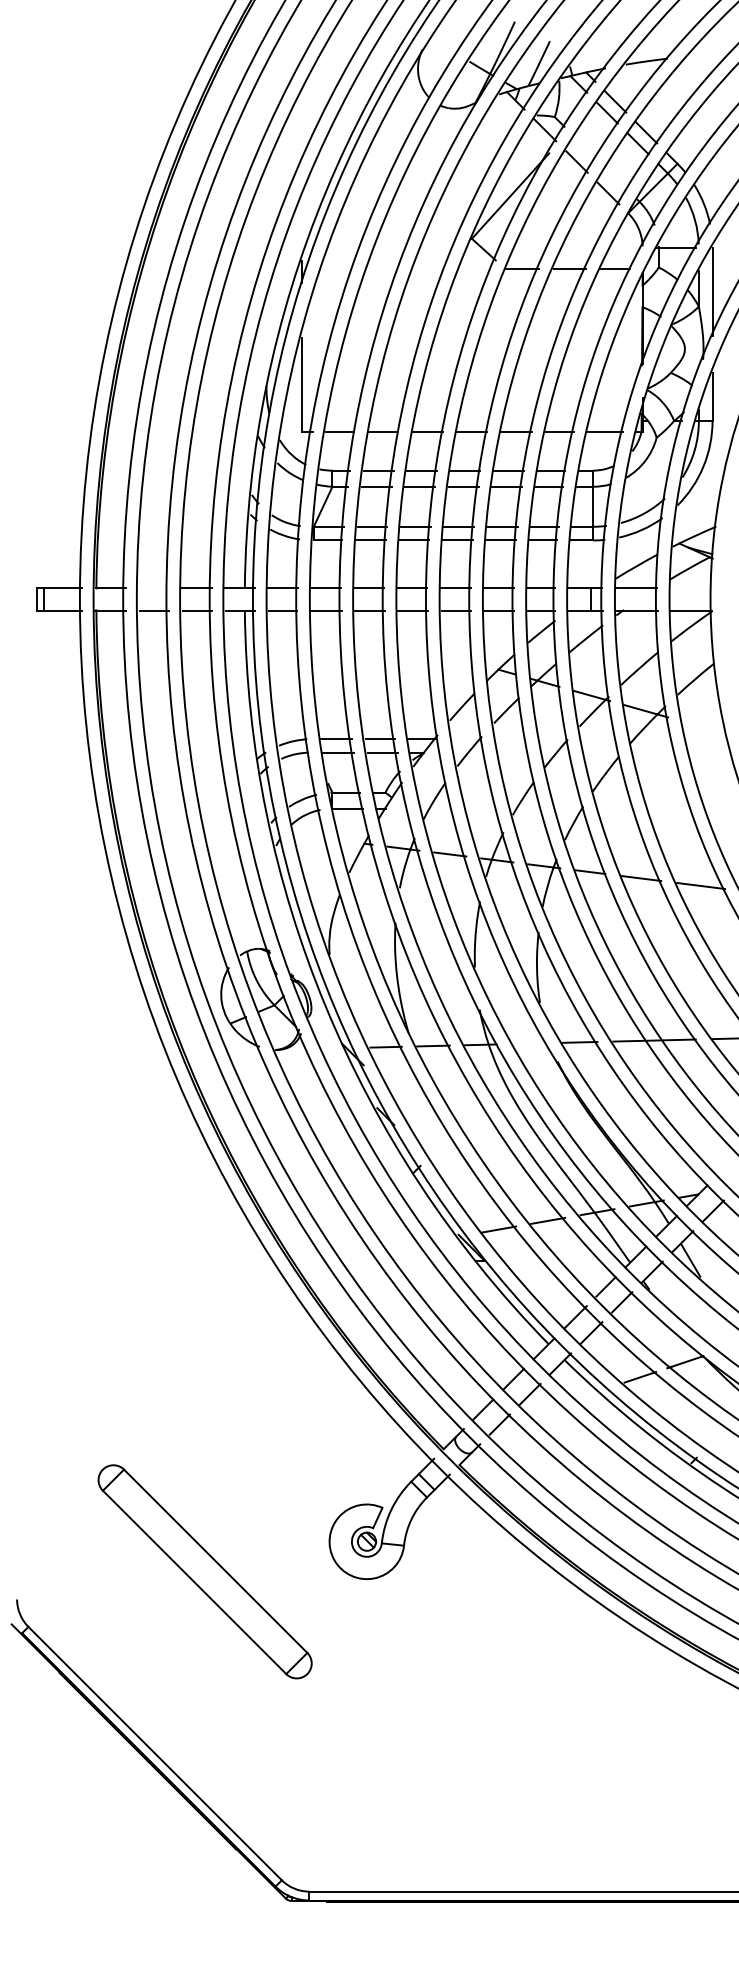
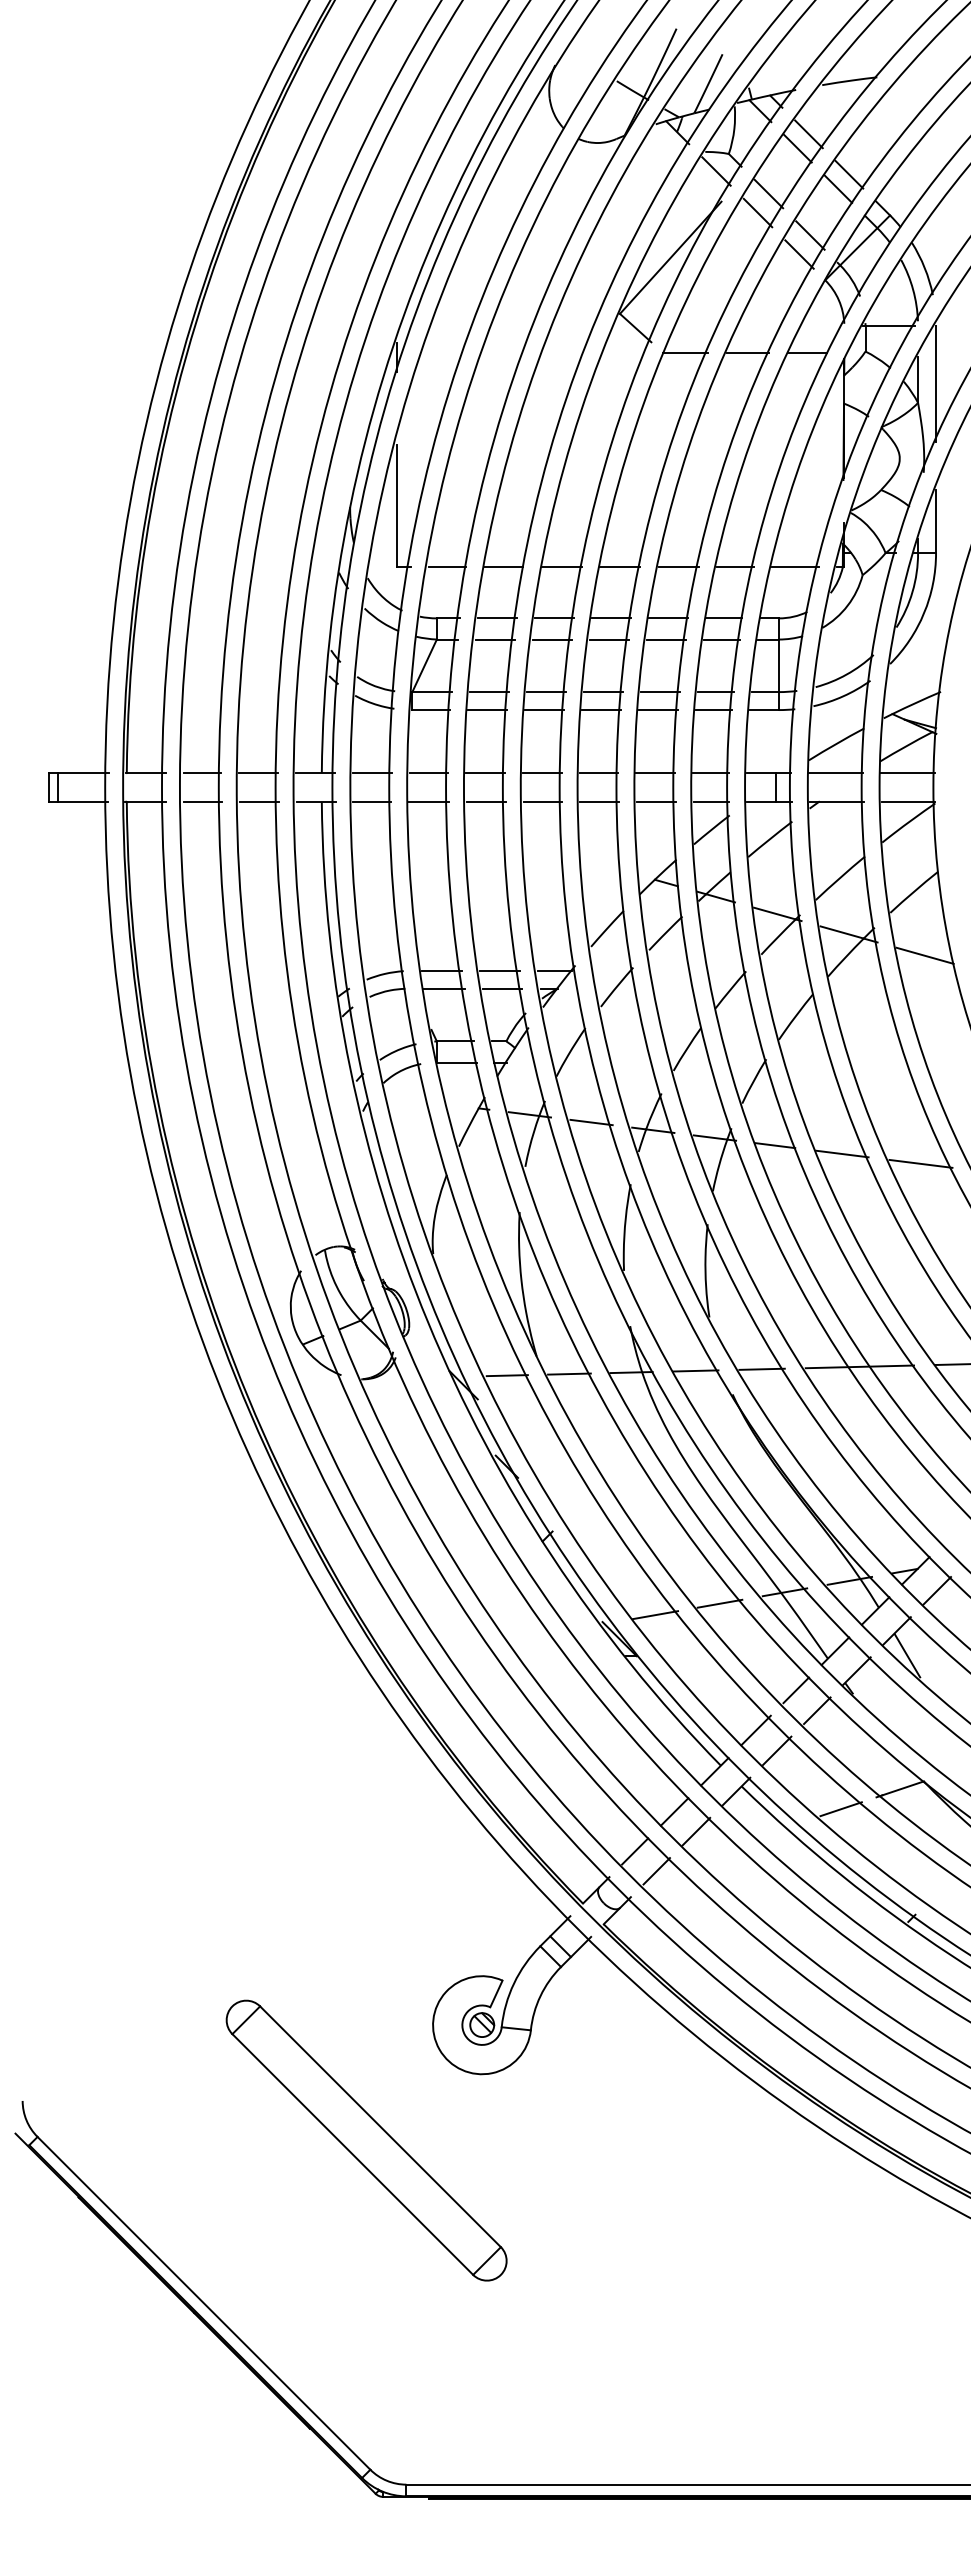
line: (584, 147) -> (768, 193), added
line: (616, 179) -> (810, 235), added
line: (154, 587) -> (202, 772), added
line: (690, 587) -> (907, 772), added
line: (703, 727) -> (924, 955), added
line: (529, 1043) -> (695, 1370), added
part: (205, 1571) -> (366, 2140), moved

